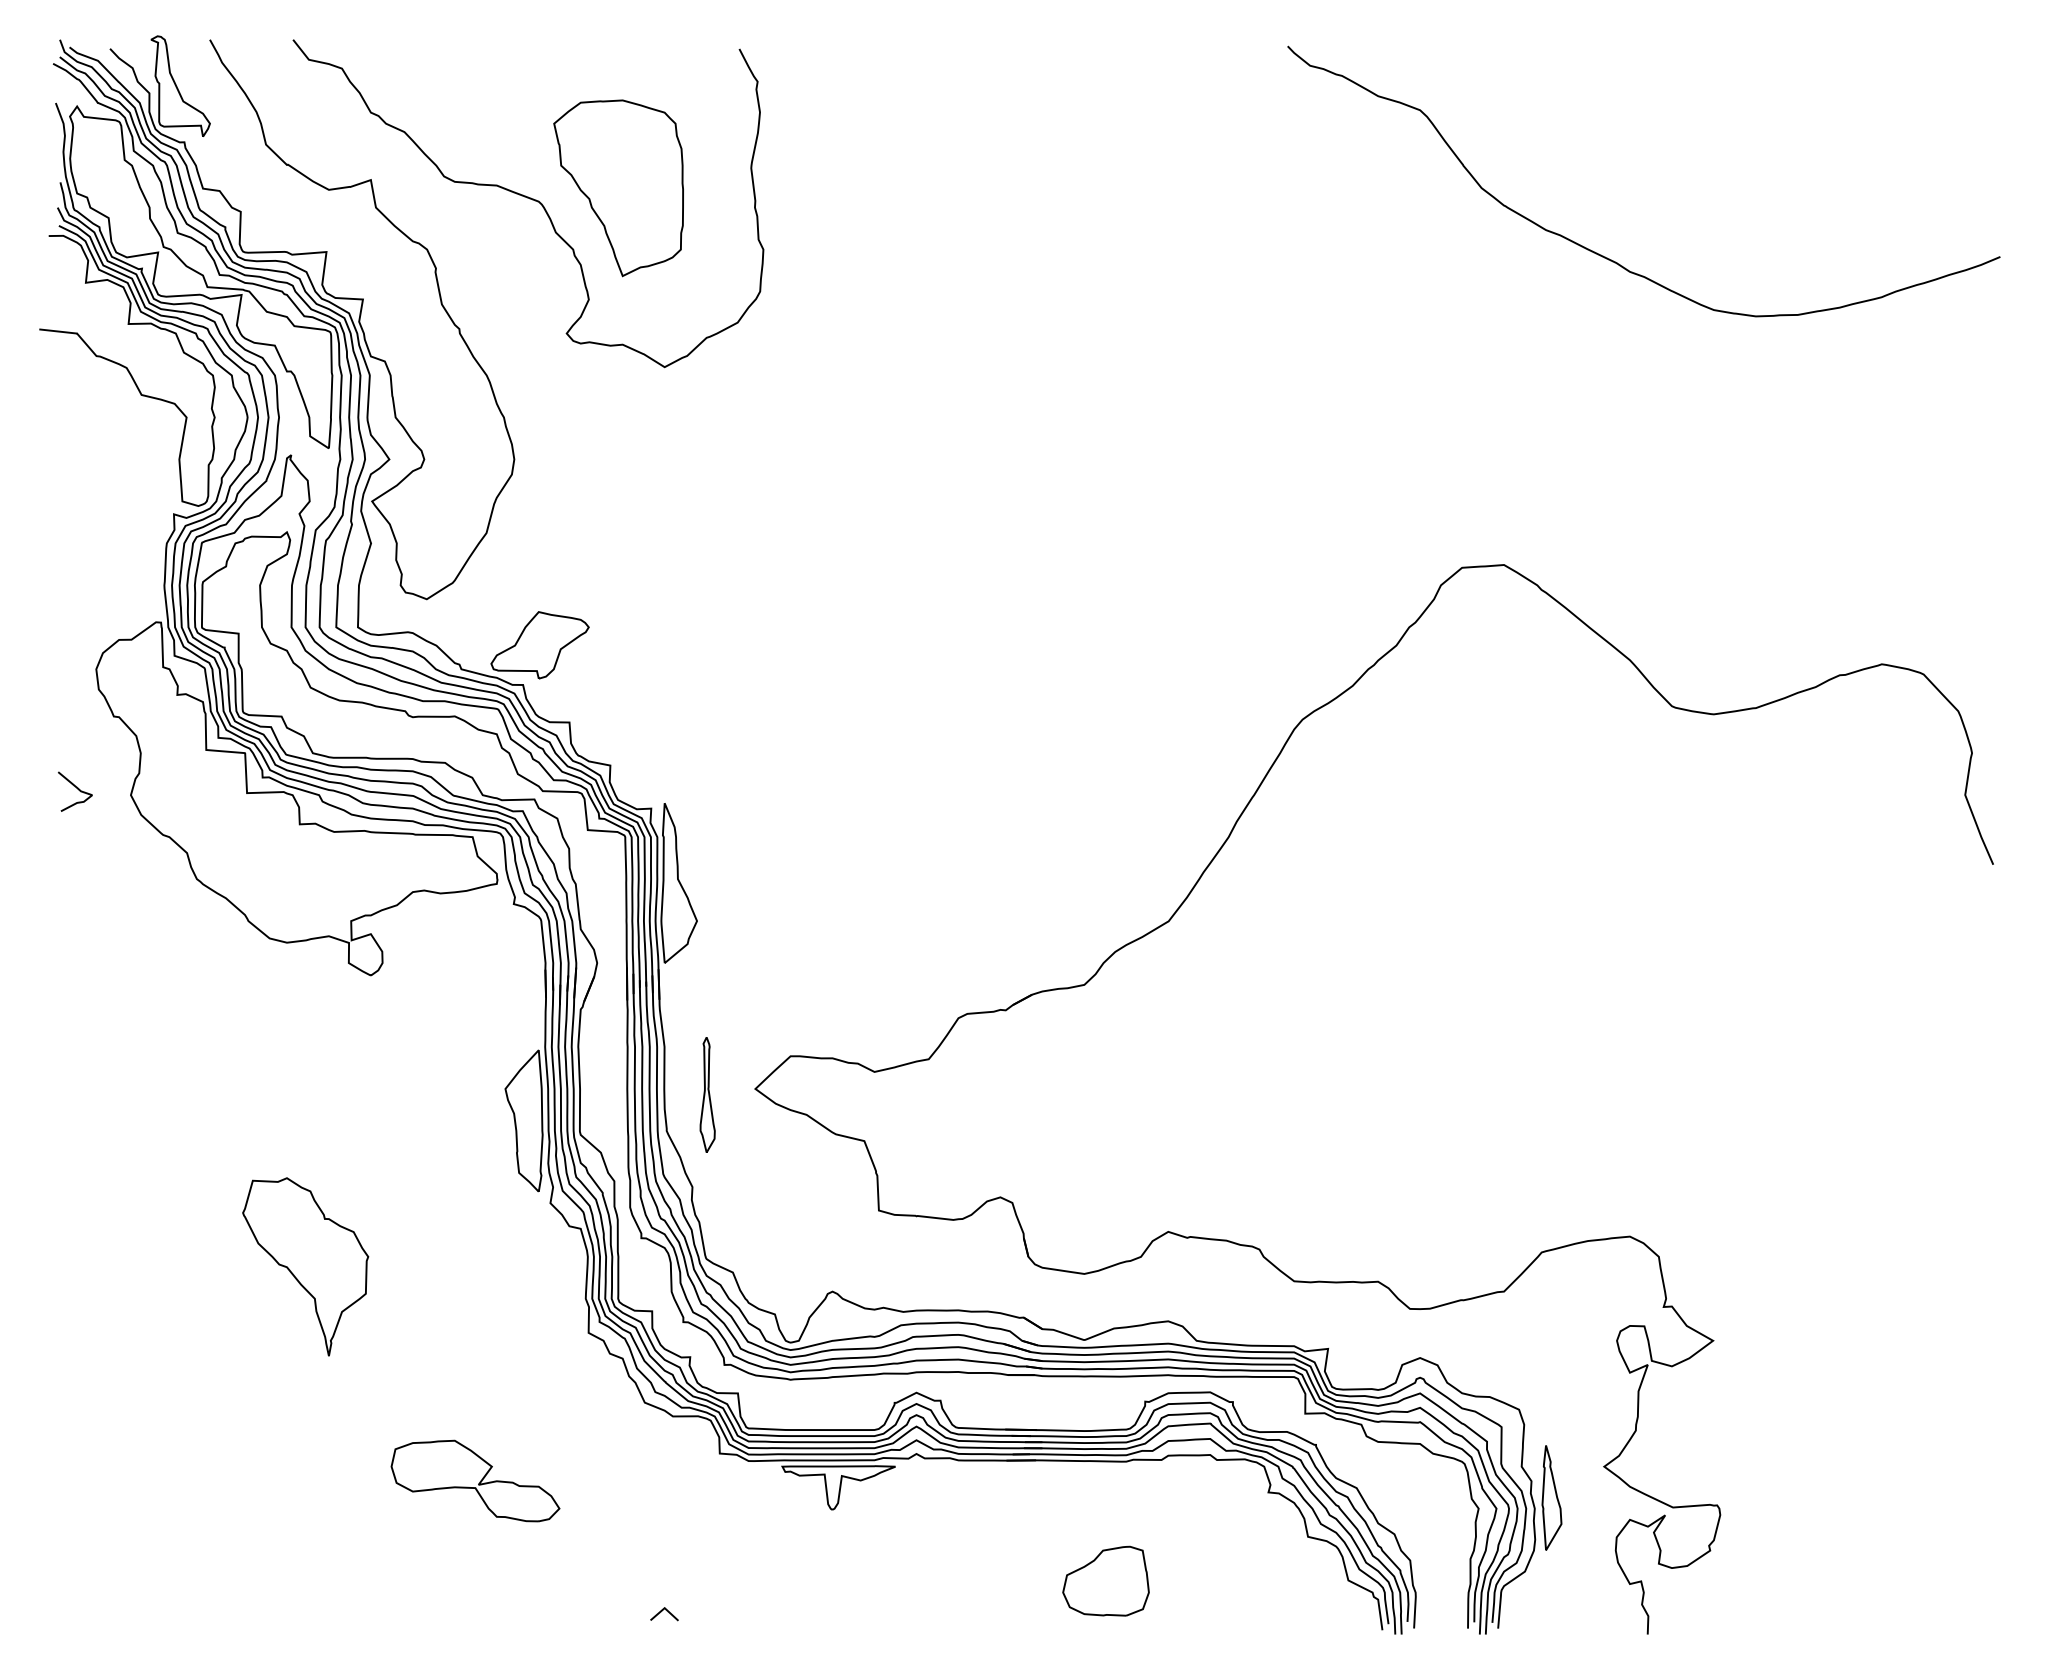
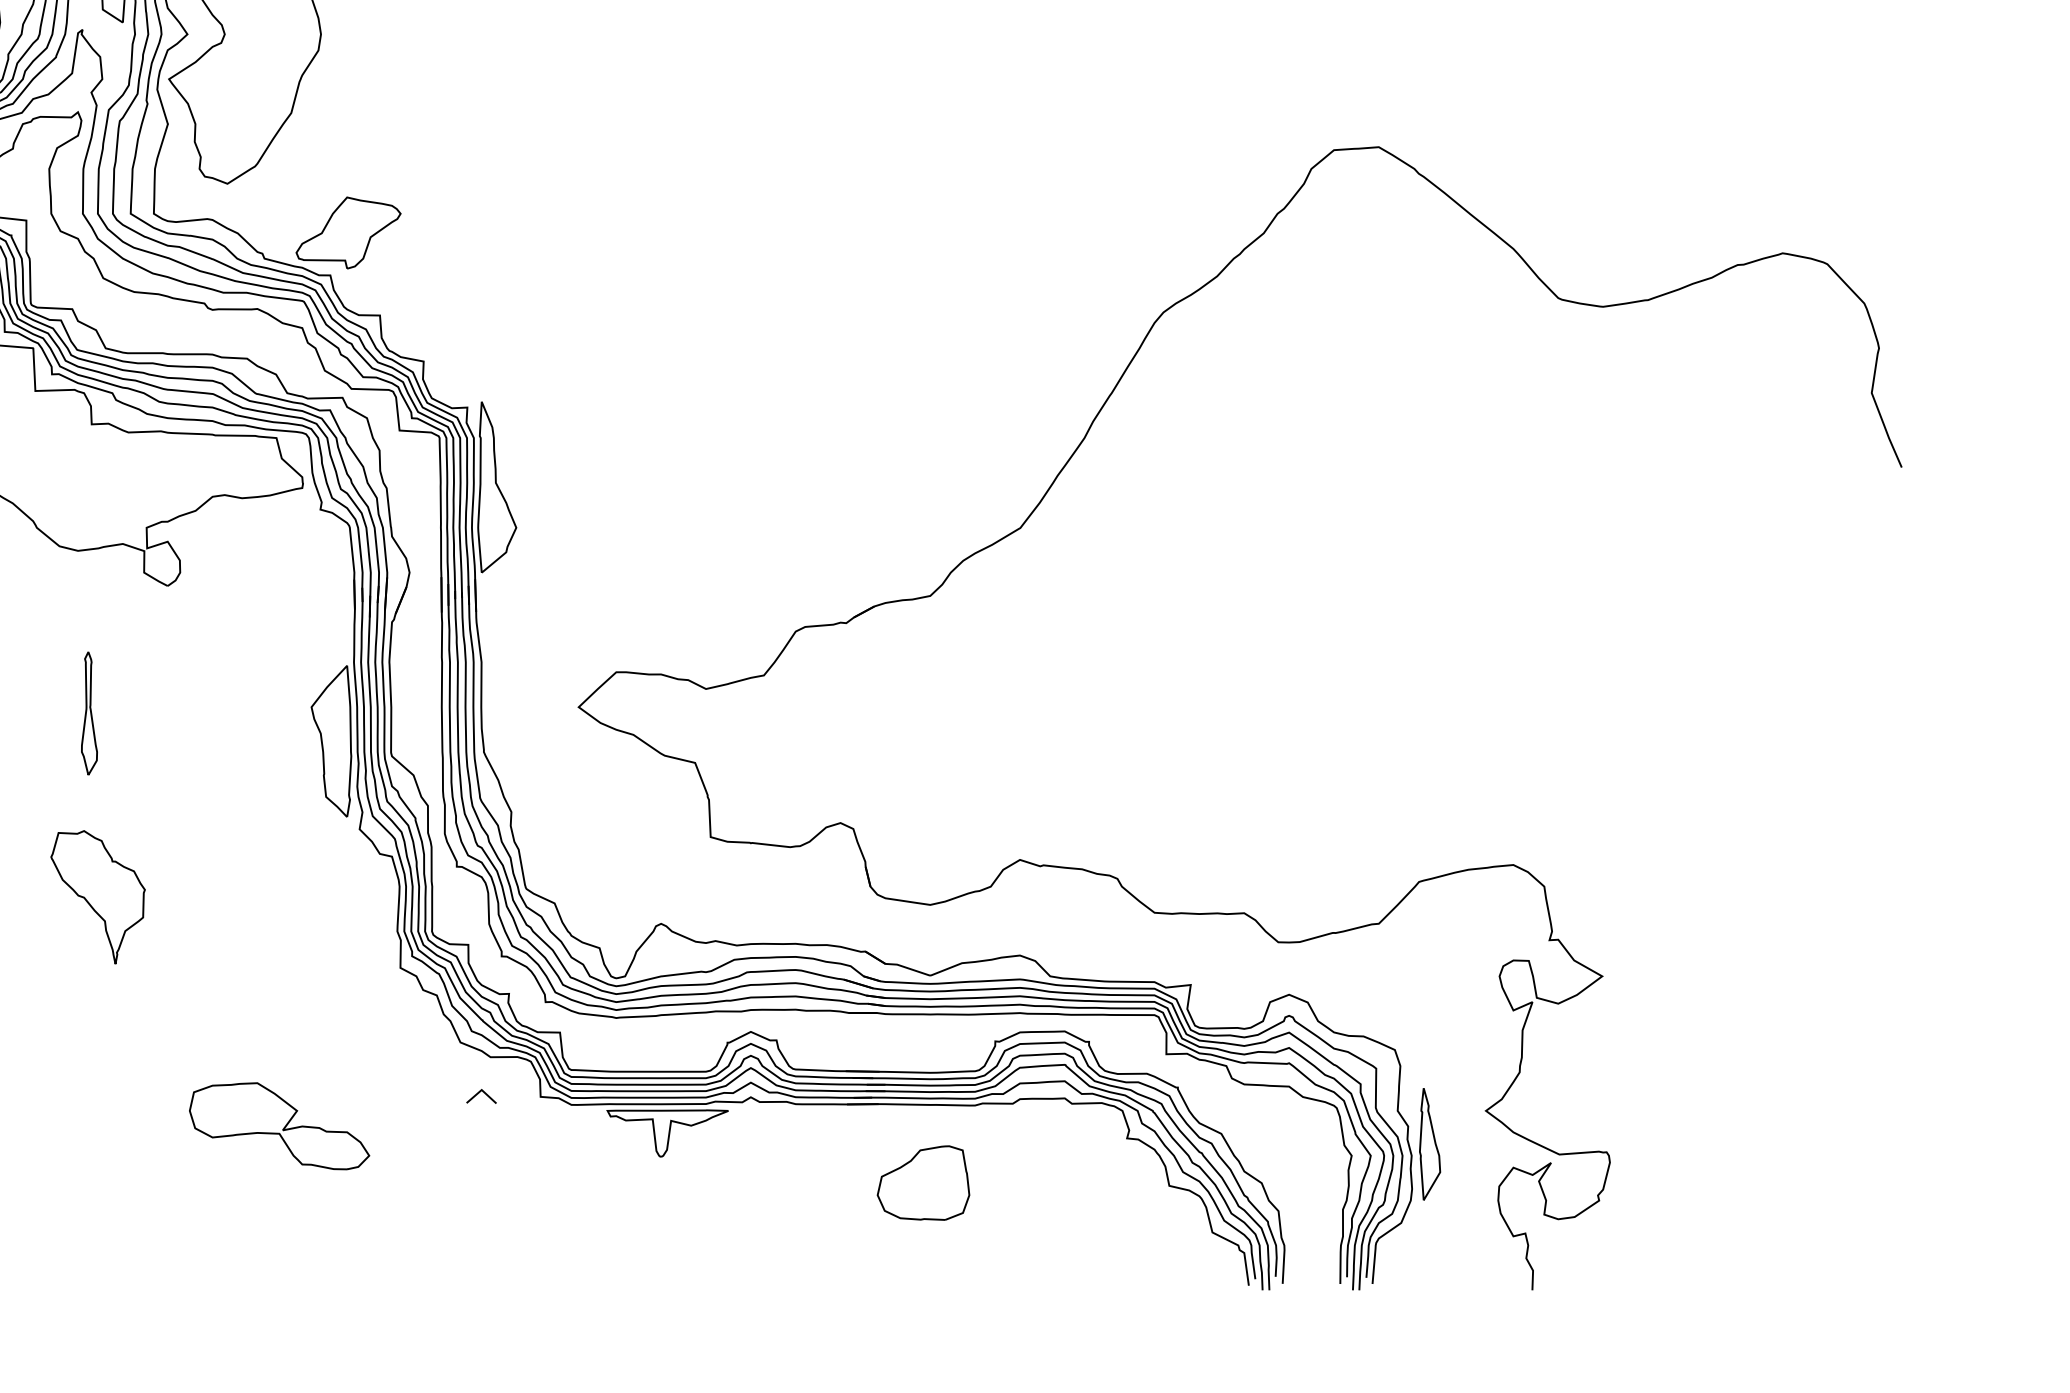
part: (707, 1094) -> (89, 713), moved
part: (305, 1266) -> (97, 896), size x0.7
part: (1105, 1580) -> (922, 1182), moved
line: (662, 1611) -> (479, 1093), moved

